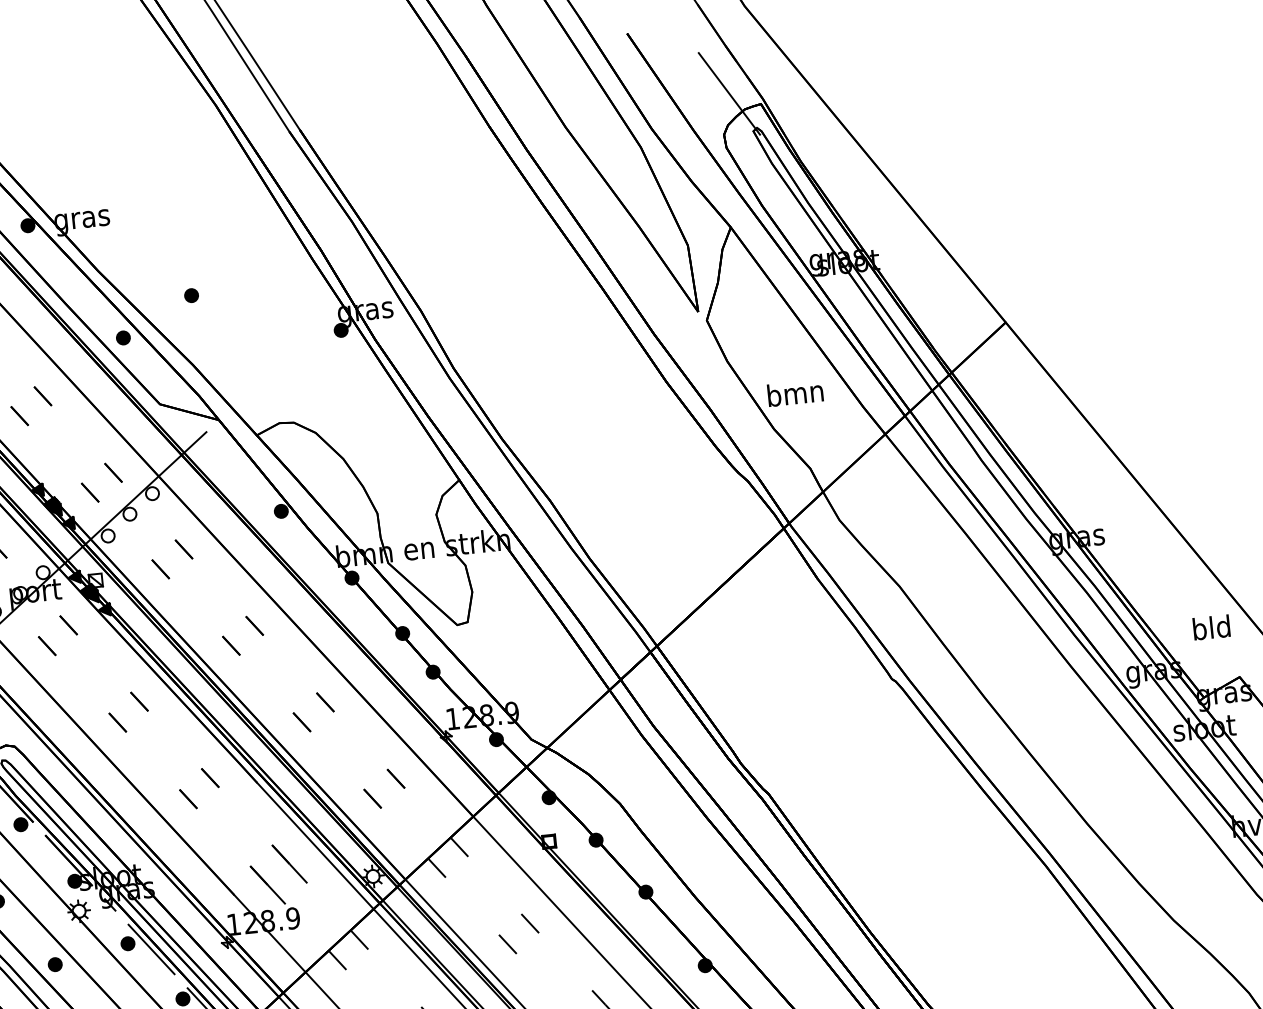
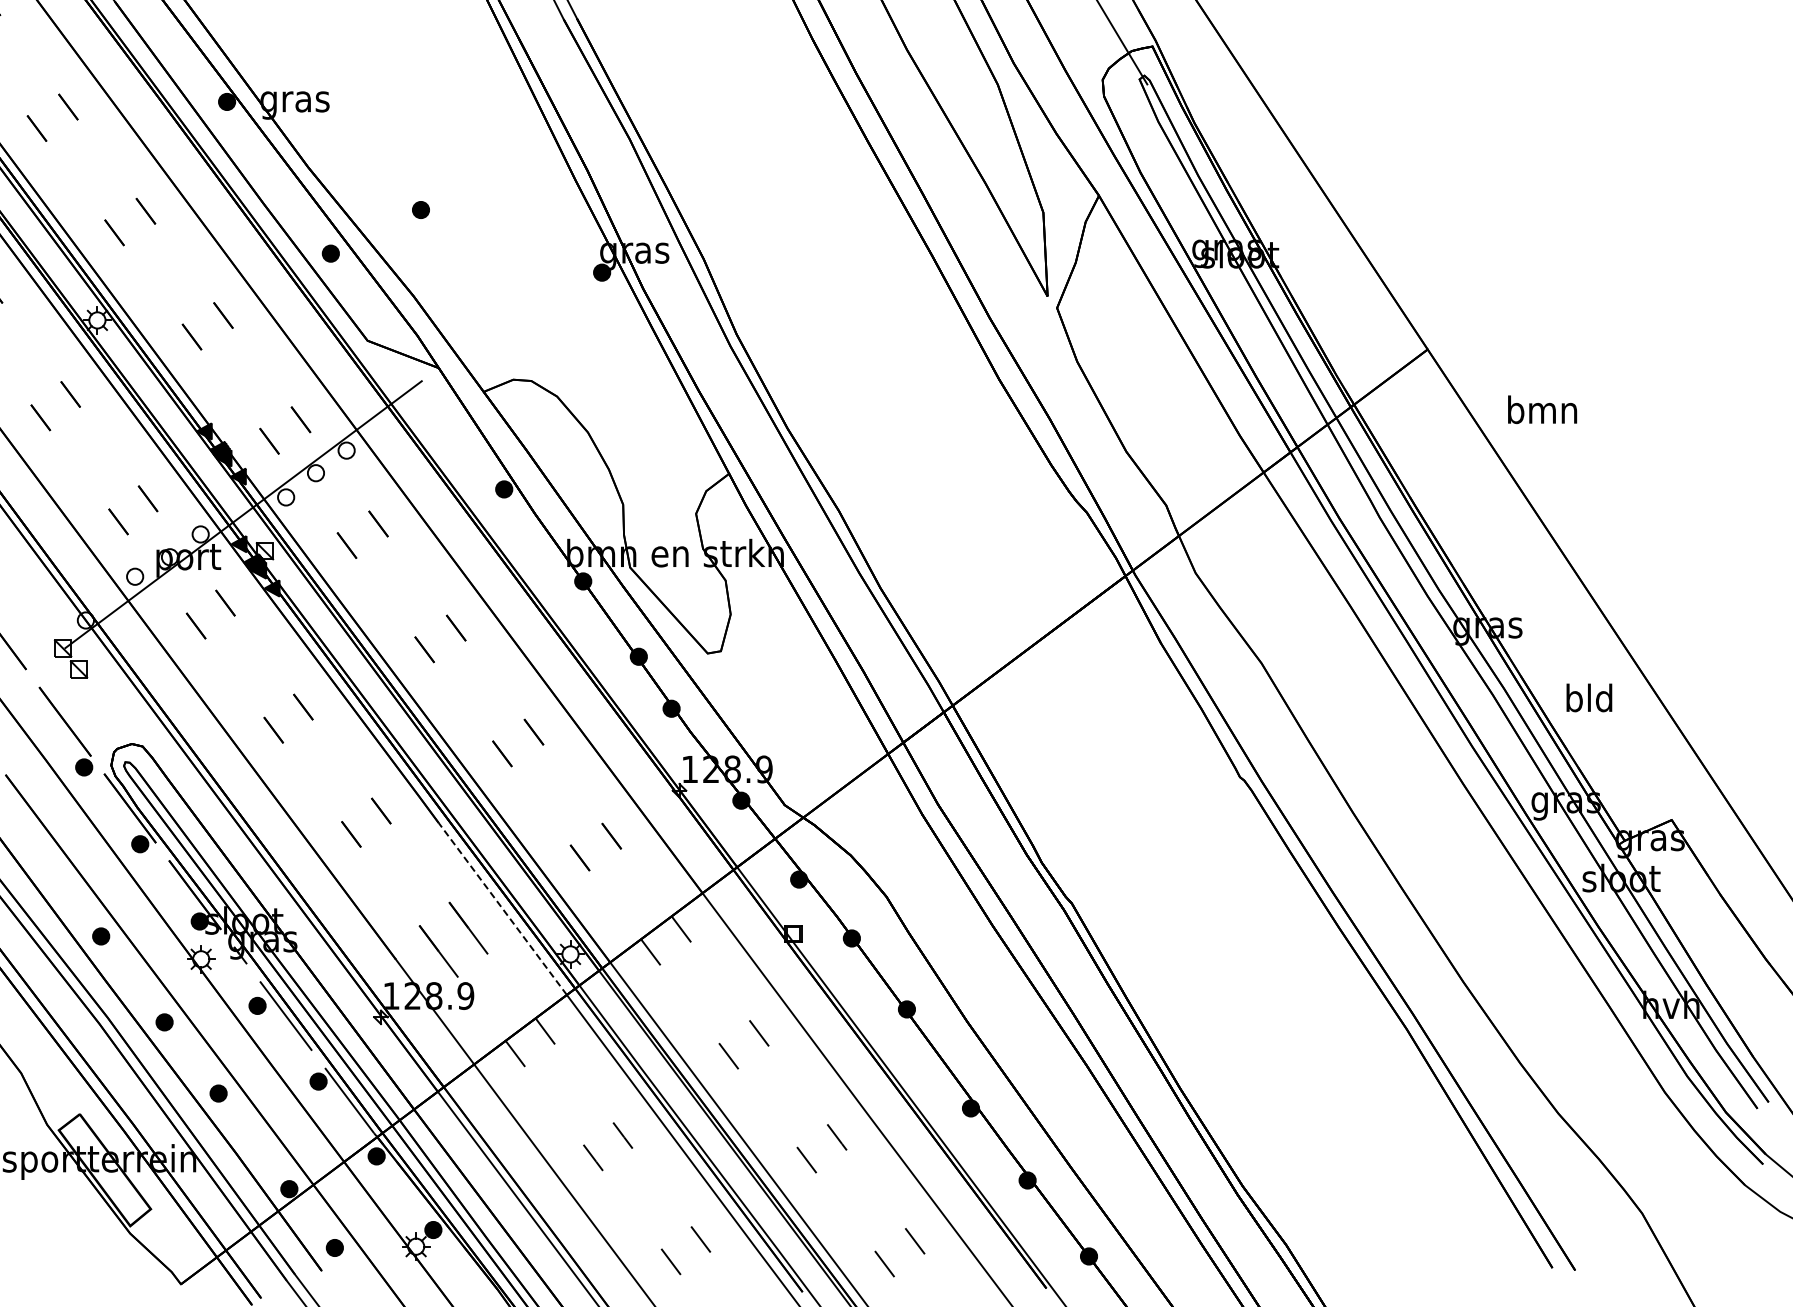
text: (795, 392) -> (1542, 409), moved
text: (1211, 627) -> (1589, 697), moved
line: (315, 845) -> (502, 908), solid -> dashed

